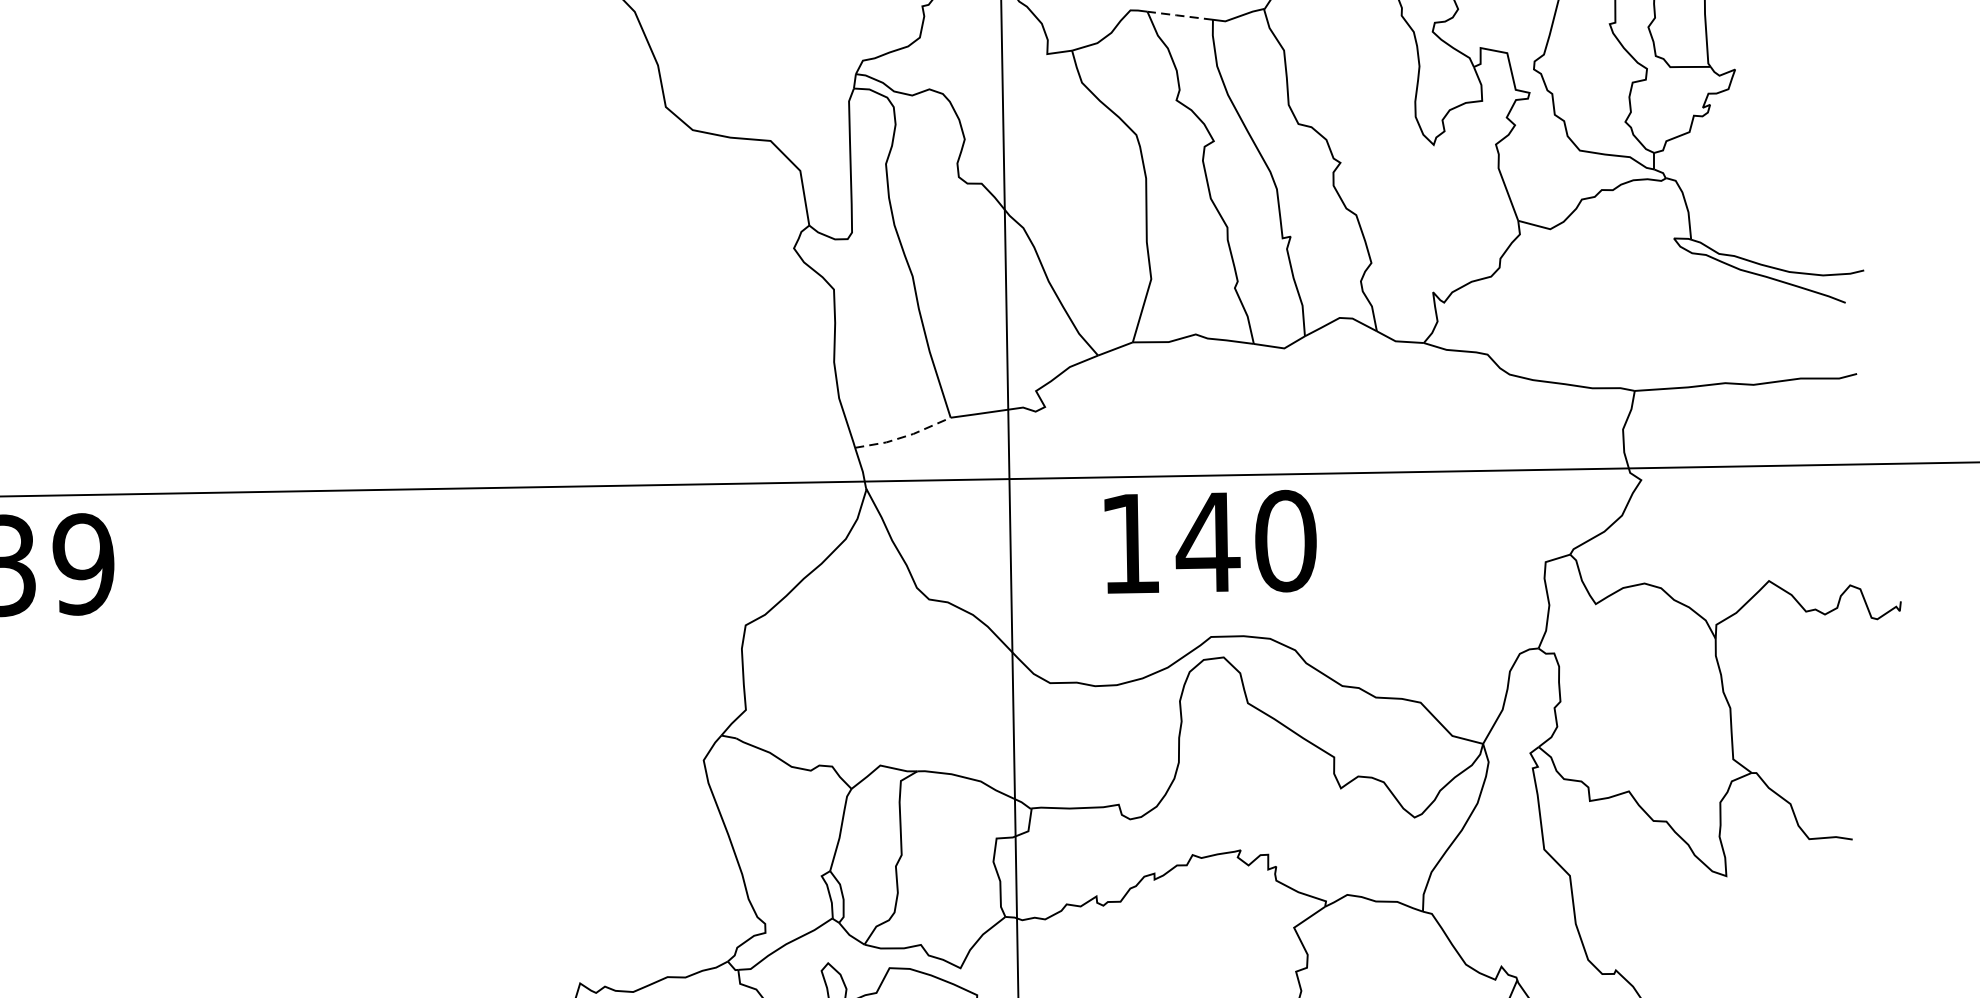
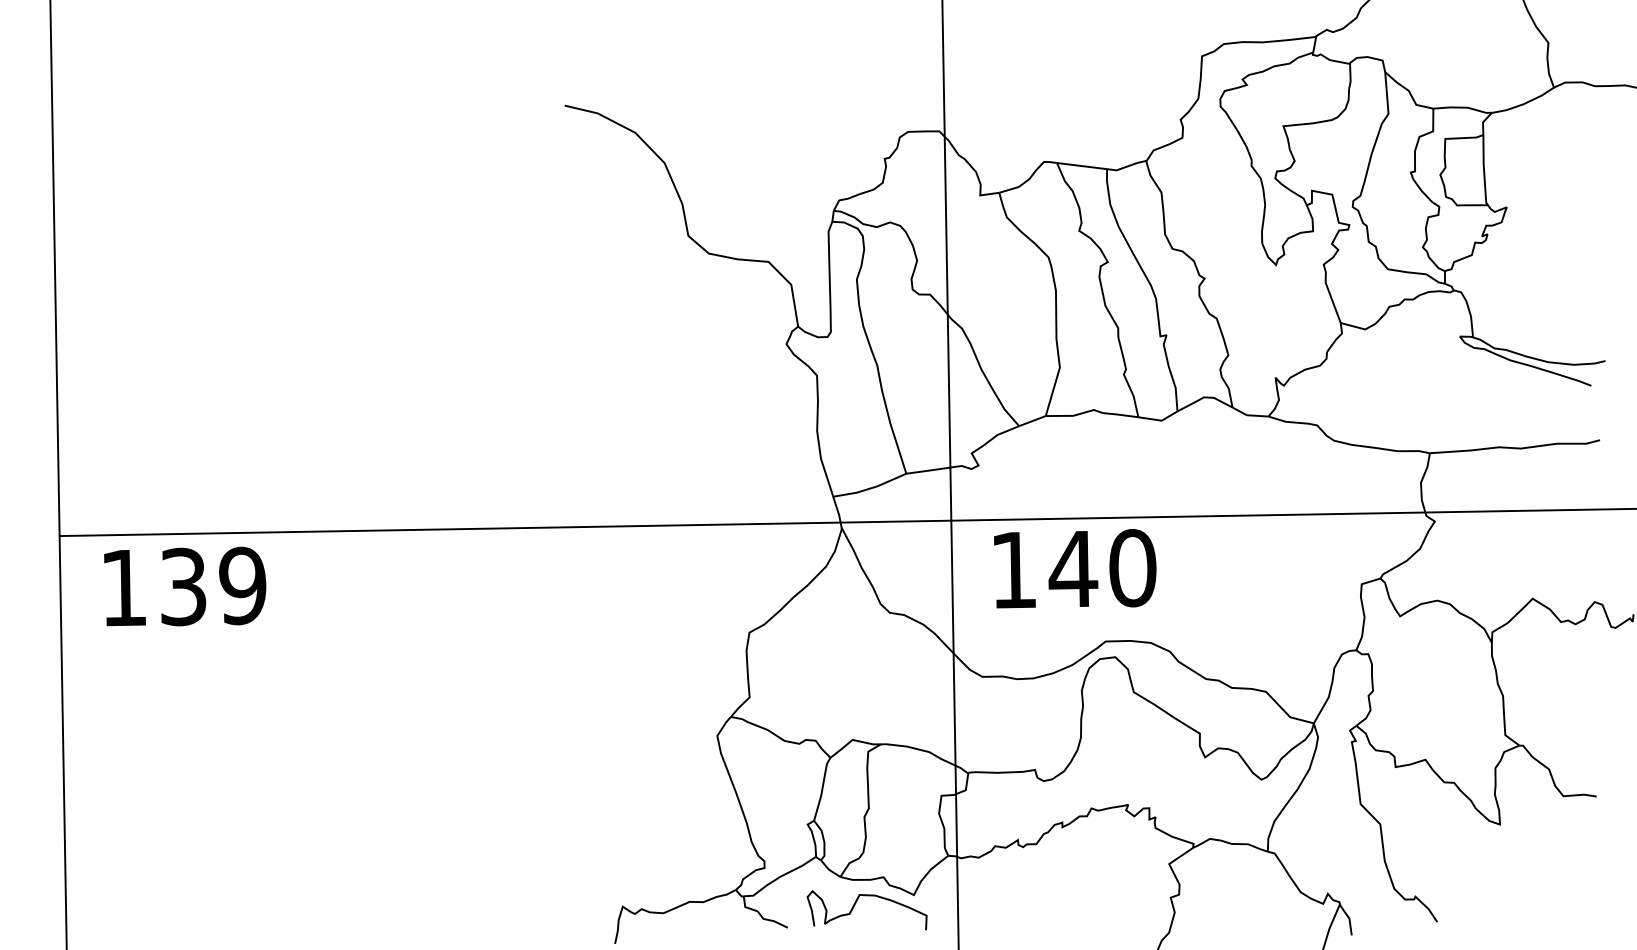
line: (1178, 14) -> (1080, 165), dashed -> solid
line: (905, 437) -> (871, 488), dashed -> solid
text: (1210, 541) -> (1075, 568), moved

